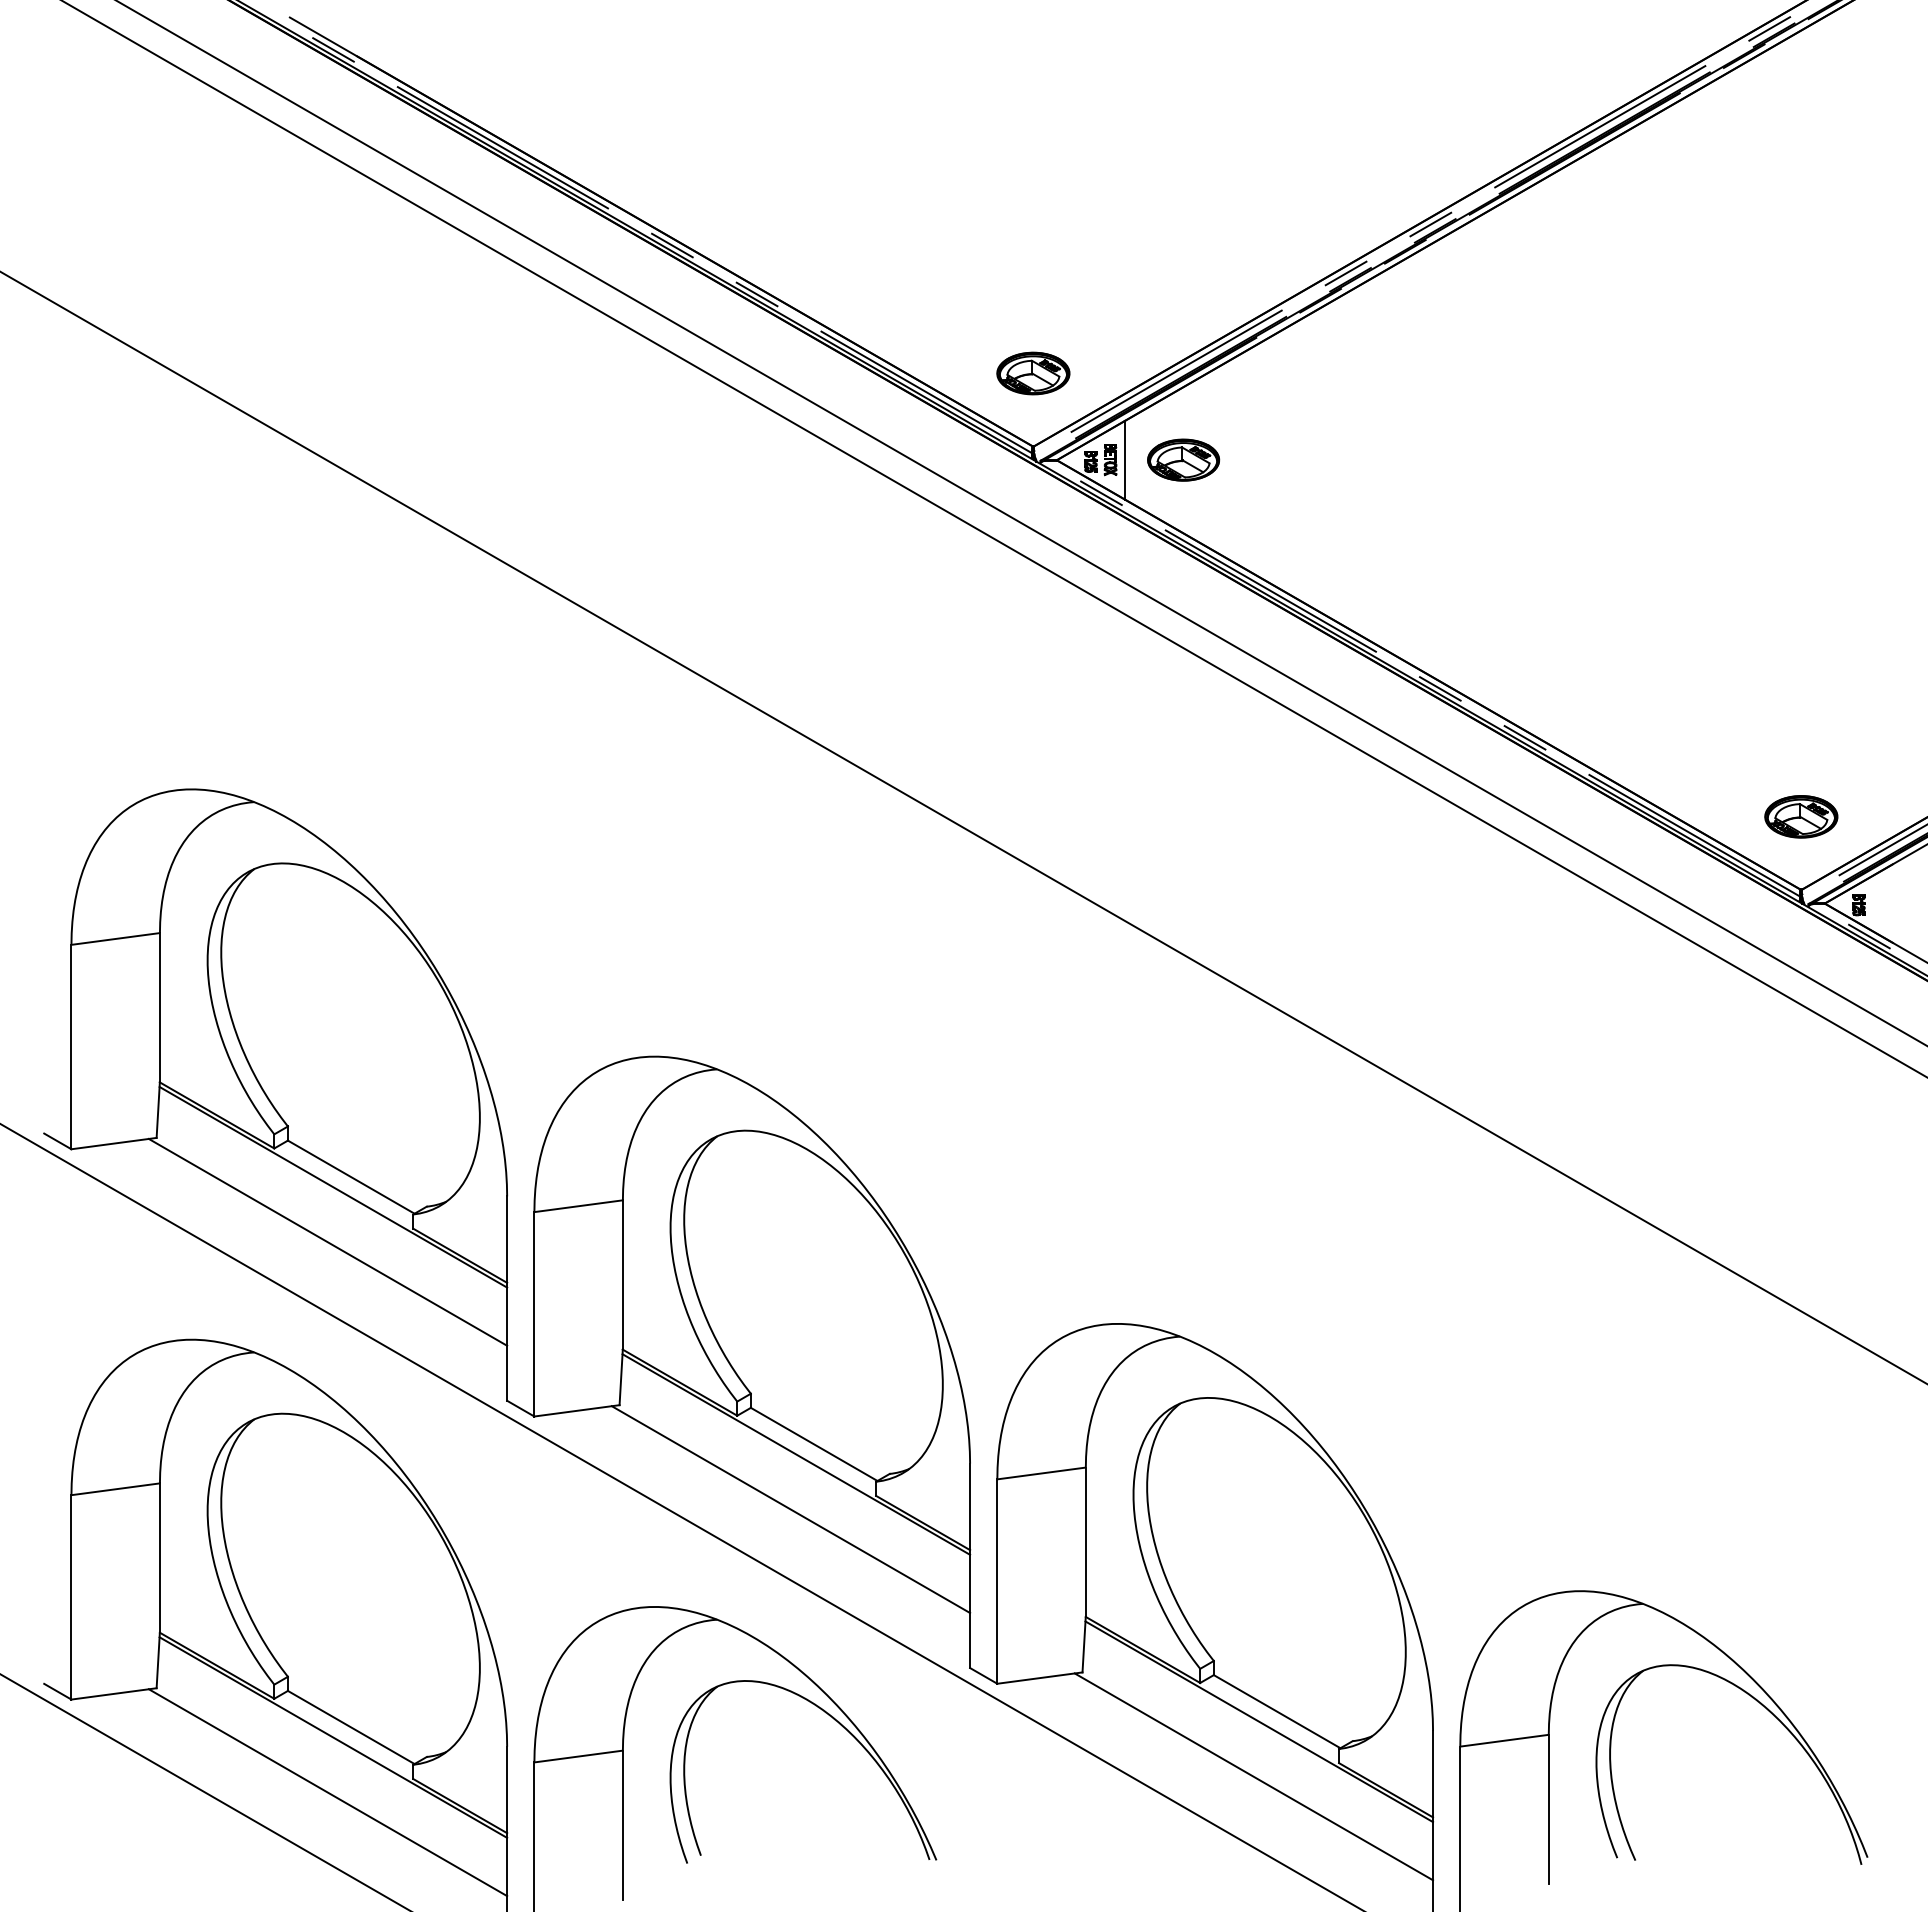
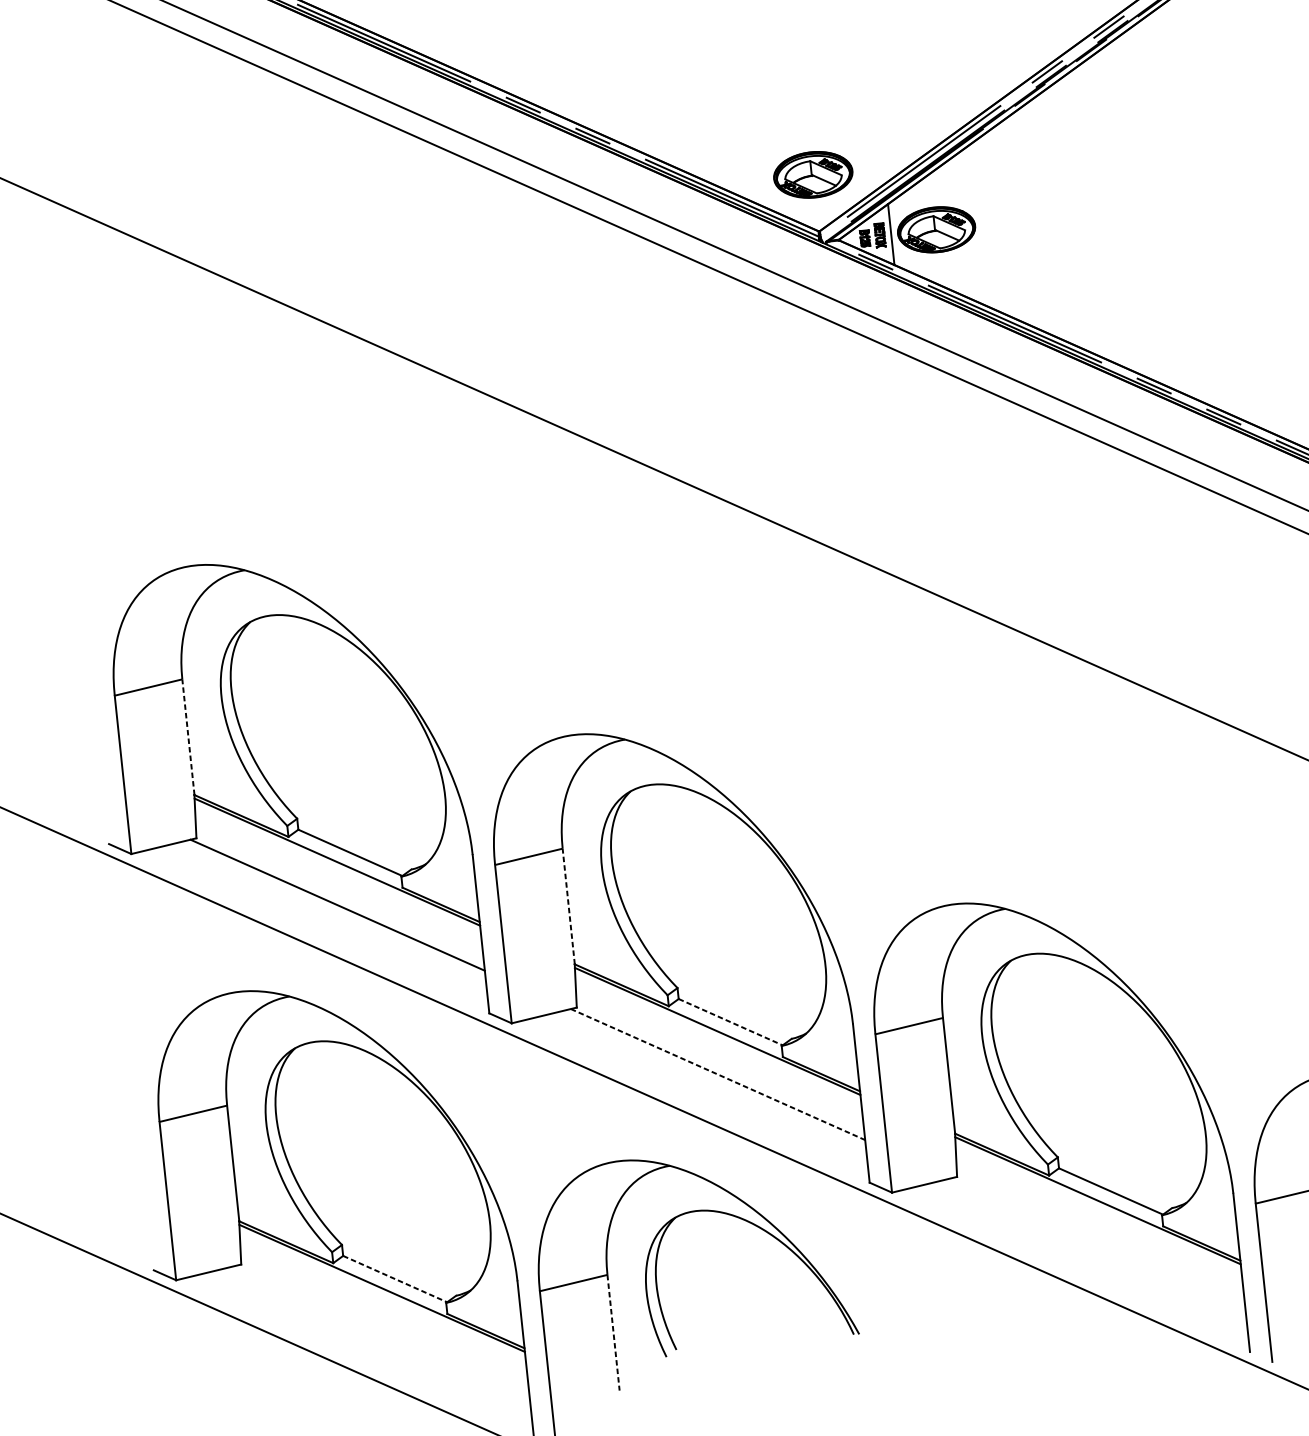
part: (1033, 373) -> (813, 174), size x1.4
part: (1183, 459) -> (936, 229), size x1.4
line: (159, 1007) -> (188, 737), solid -> dashed
line: (622, 1275) -> (568, 906), solid -> dashed
line: (814, 1444) -> (730, 1022), solid -> dashed
line: (790, 1509) -> (717, 1074), solid -> dashed
line: (351, 1727) -> (395, 1279), solid -> dashed
line: (1253, 1776) -> (1098, 1243), removed
line: (327, 1792) -> (382, 1331), removed
line: (622, 1825) -> (613, 1332), solid -> dashed

